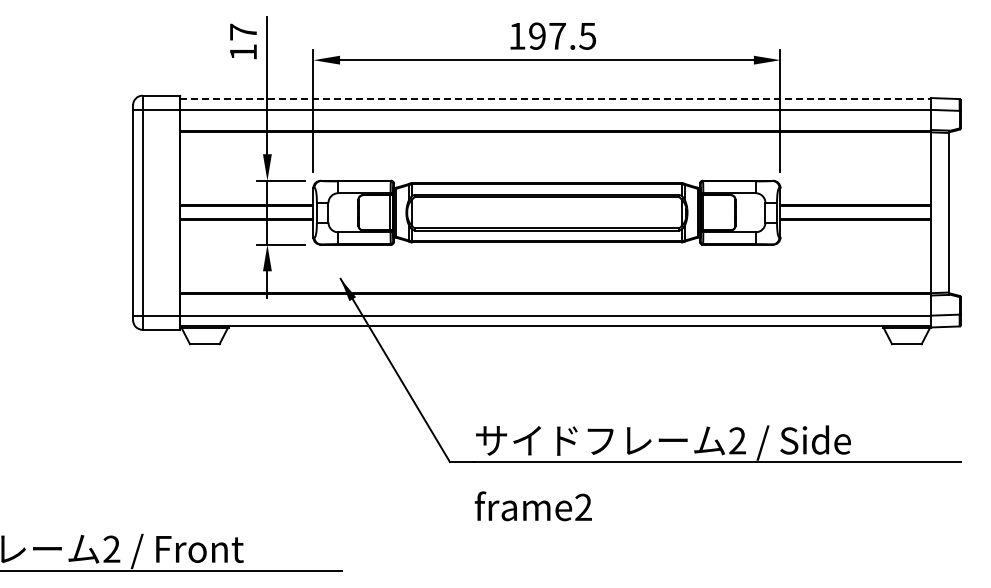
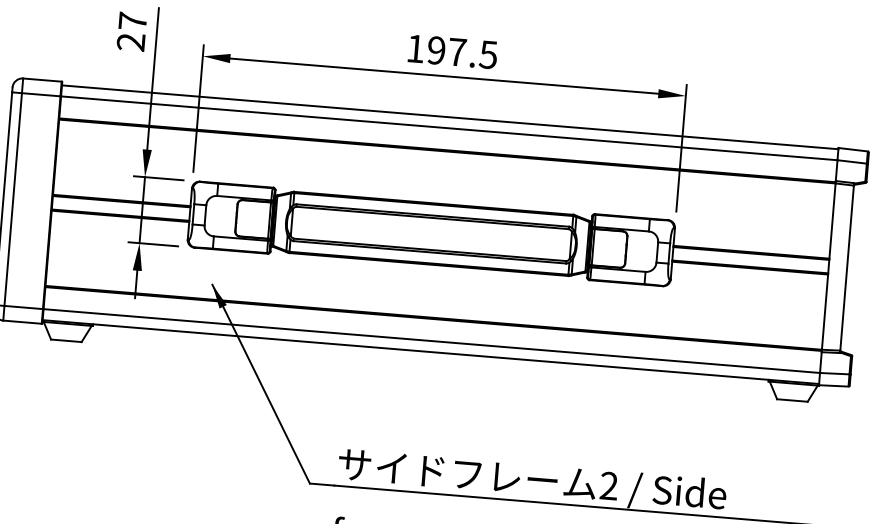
text: (242, 52) -> (130, 42), 17 -> 27
line: (556, 99) -> (450, 117), dashed -> solid

